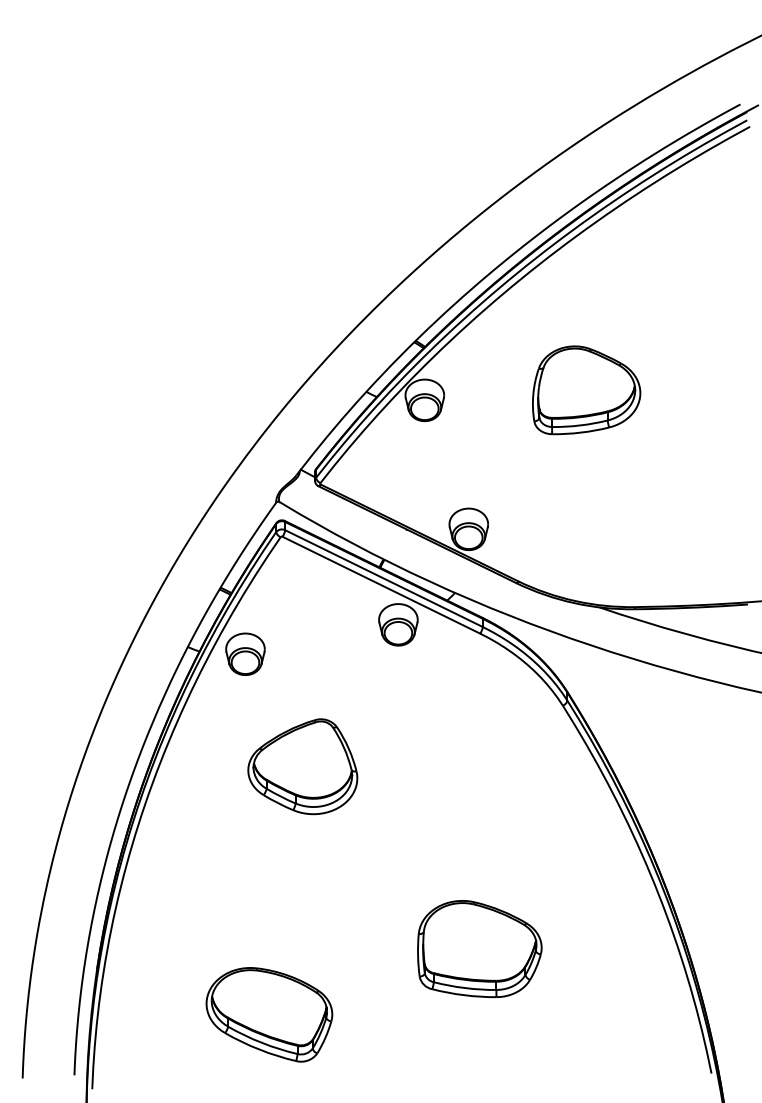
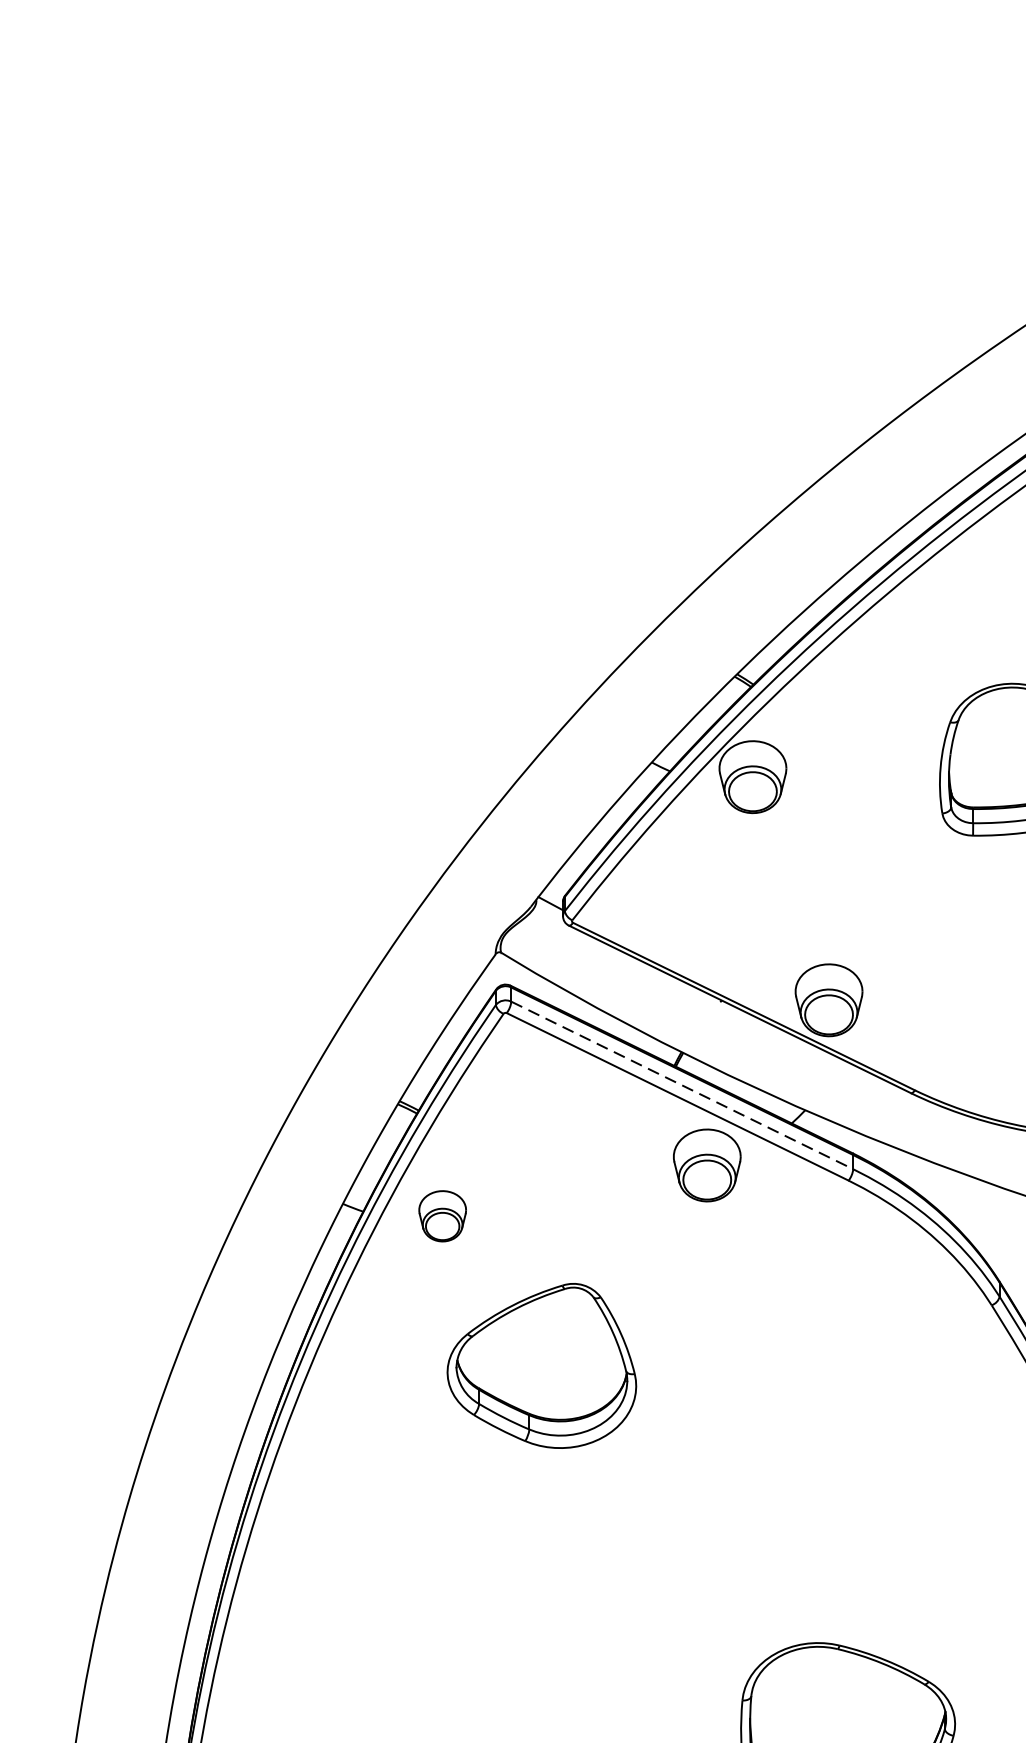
line: (384, 578) -> (683, 1085), solid -> dashed
part: (245, 653) -> (442, 1215), size x0.7
part: (302, 766) -> (541, 1365), moved

